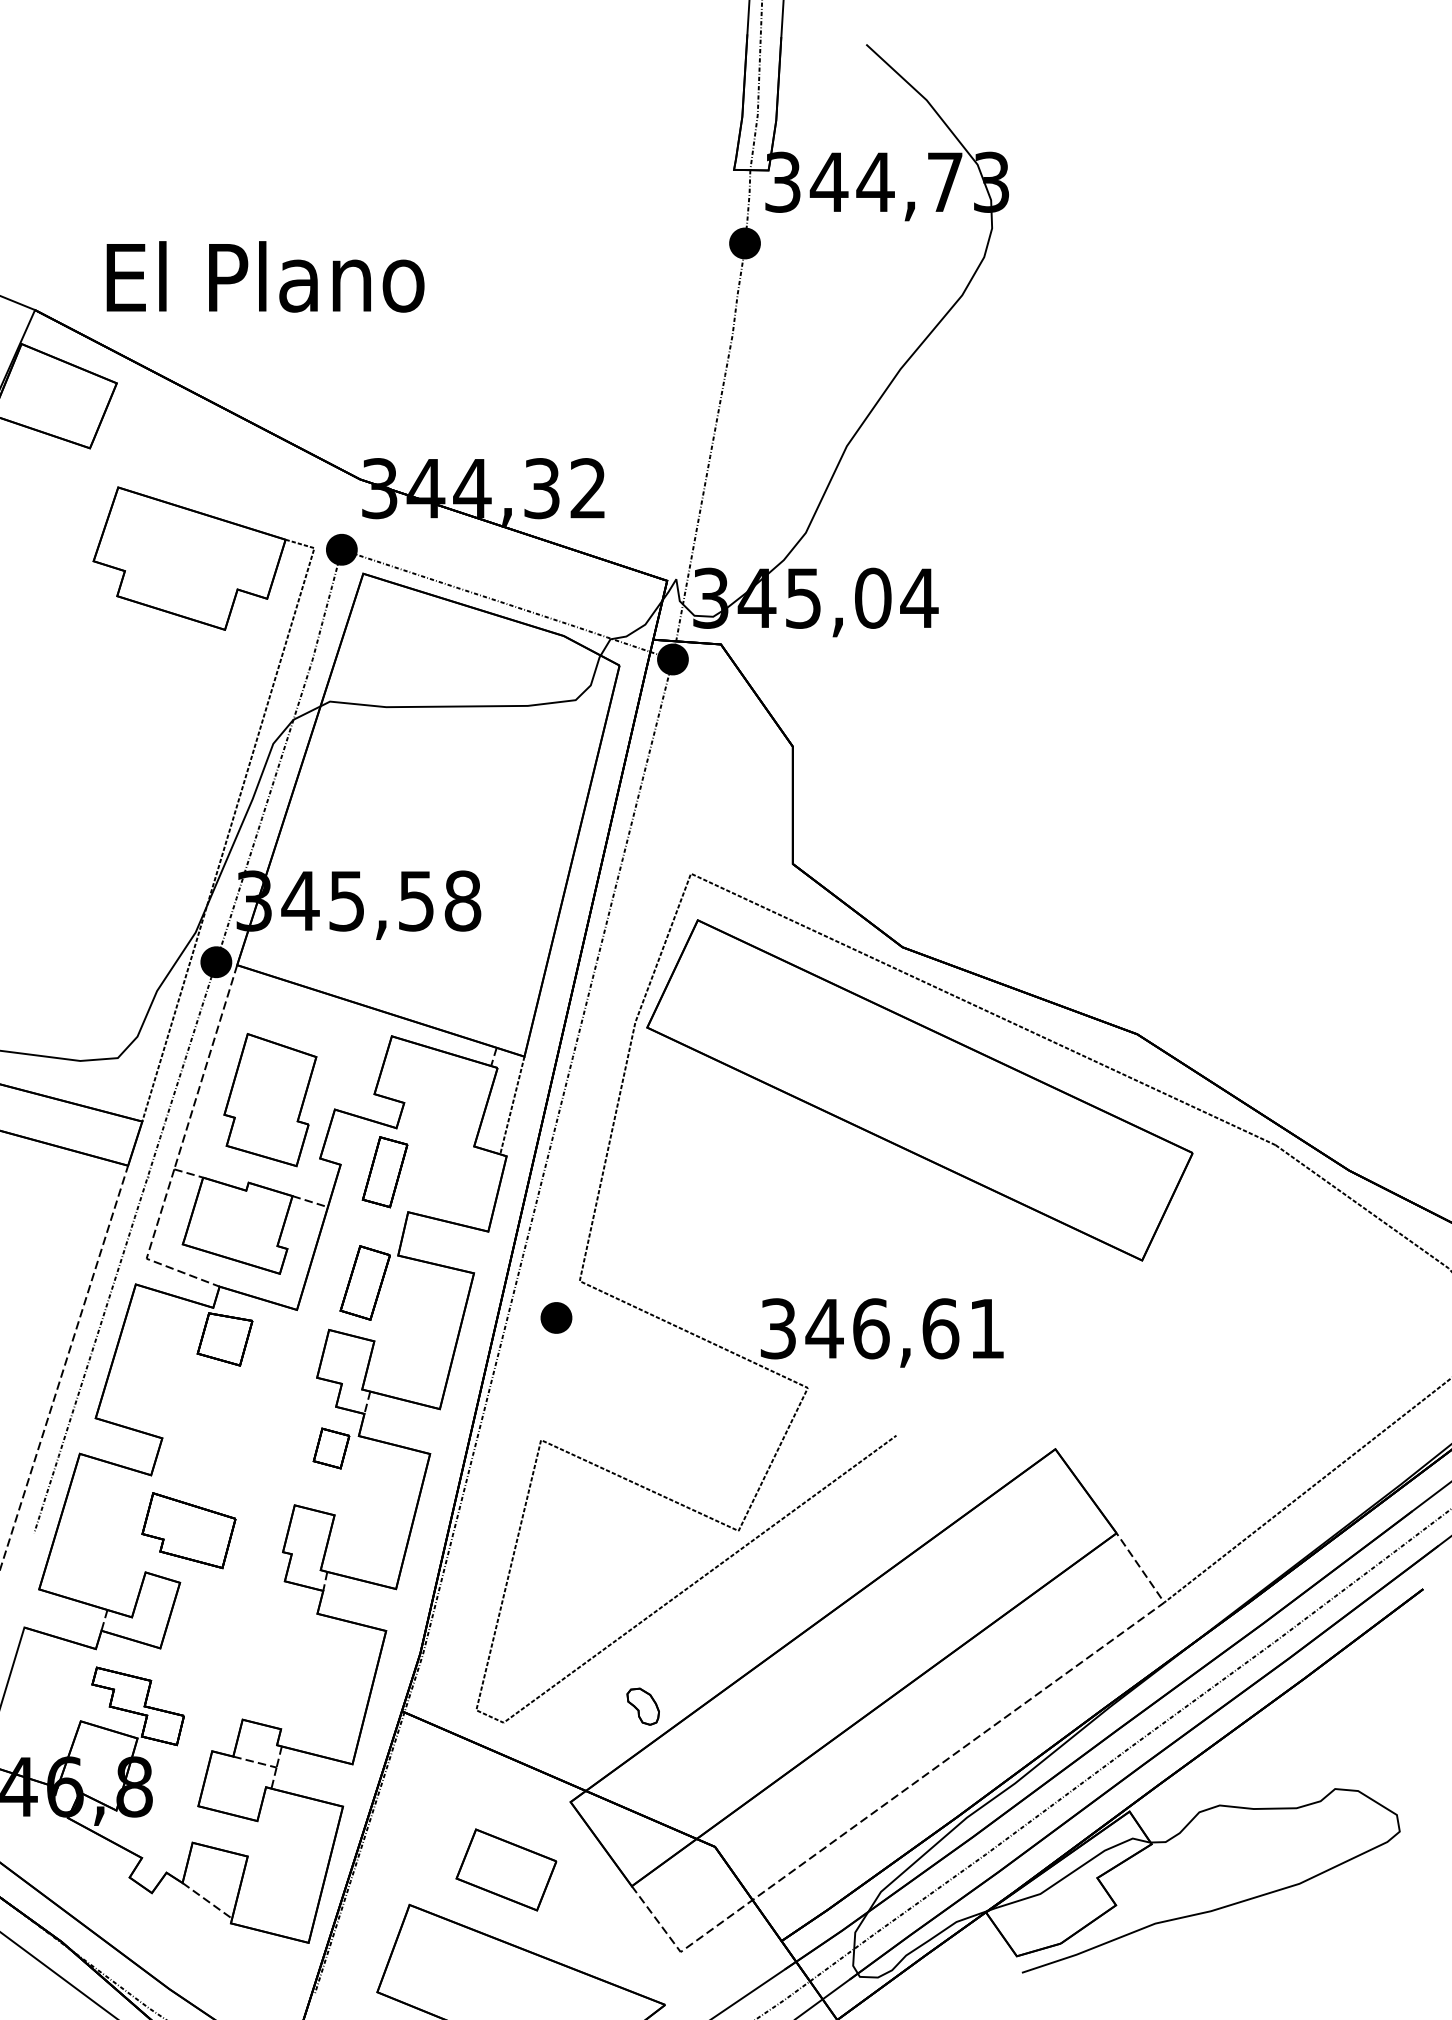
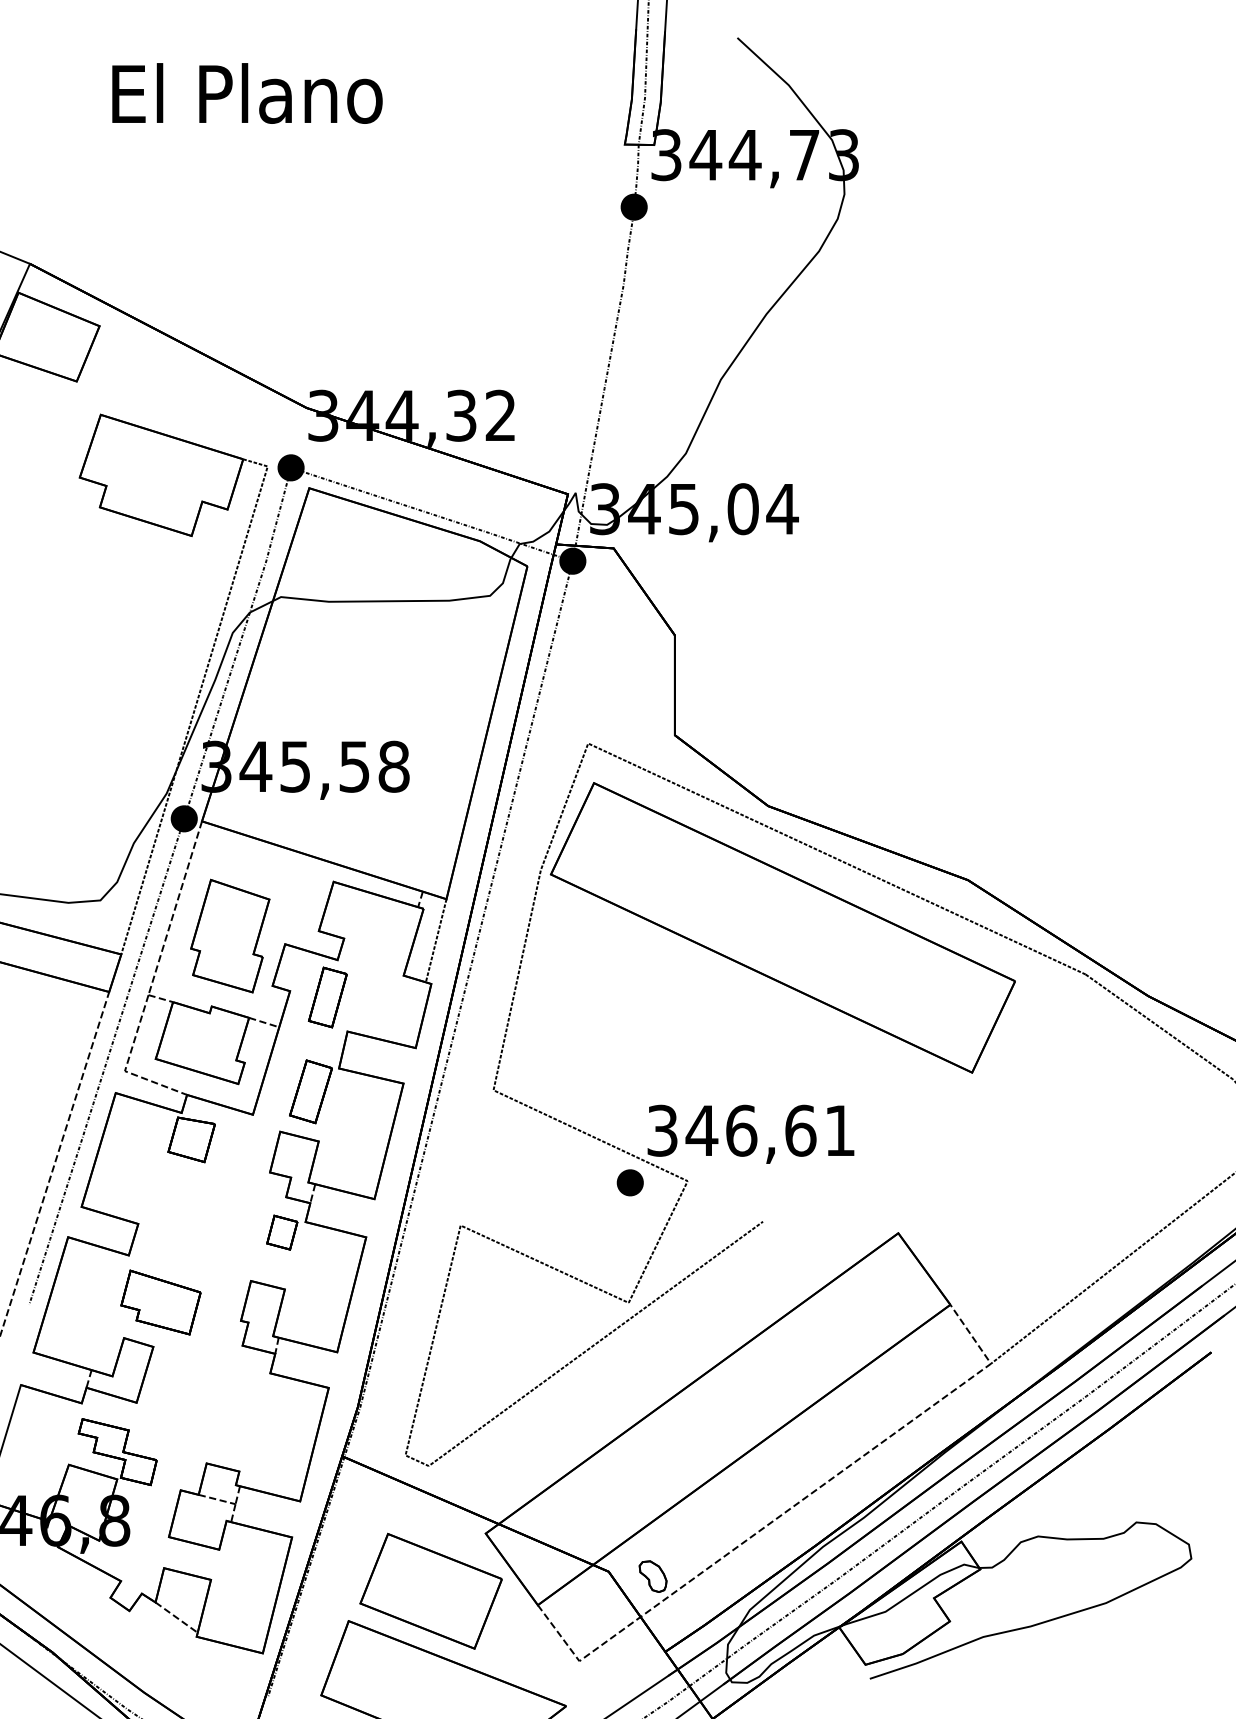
text: (265, 276) -> (247, 93), moved
part: (556, 1317) -> (630, 1182), moved
part: (642, 1706) -> (652, 1576), moved
part: (506, 1869) -> (431, 1590), size x1.67

